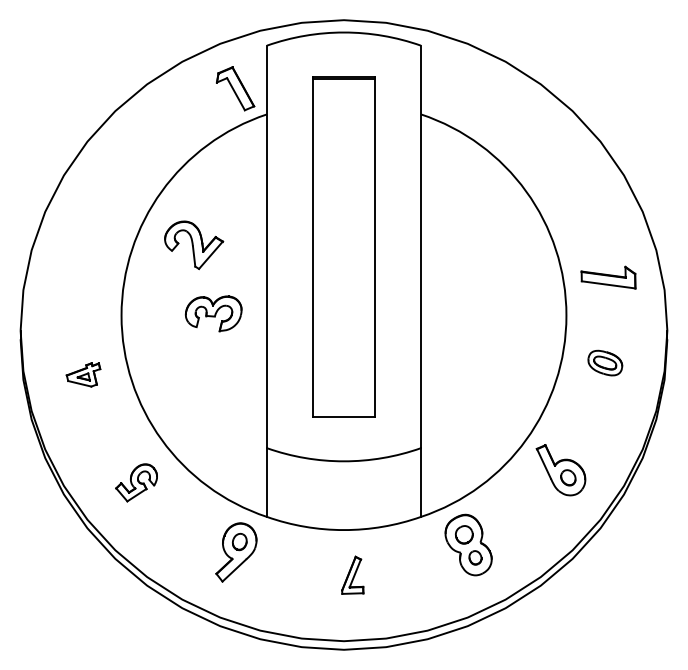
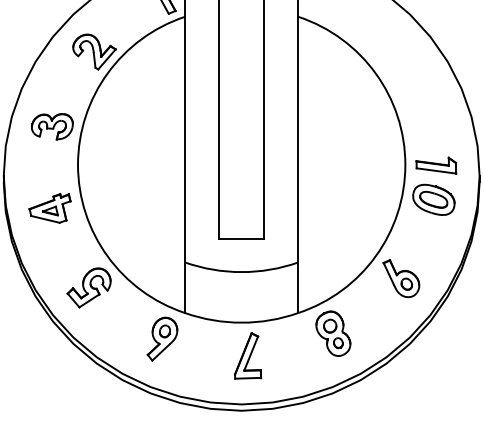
part: (194, 245) -> (94, 52), moved
part: (608, 277) -> (436, 165), moved
part: (213, 313) -> (52, 126), moved
part: (605, 362) -> (434, 199), size x1.67
part: (83, 374) -> (50, 208), size x1.67
part: (136, 482) -> (89, 287), size x1.43
part: (352, 575) -> (247, 356), size x1.67

